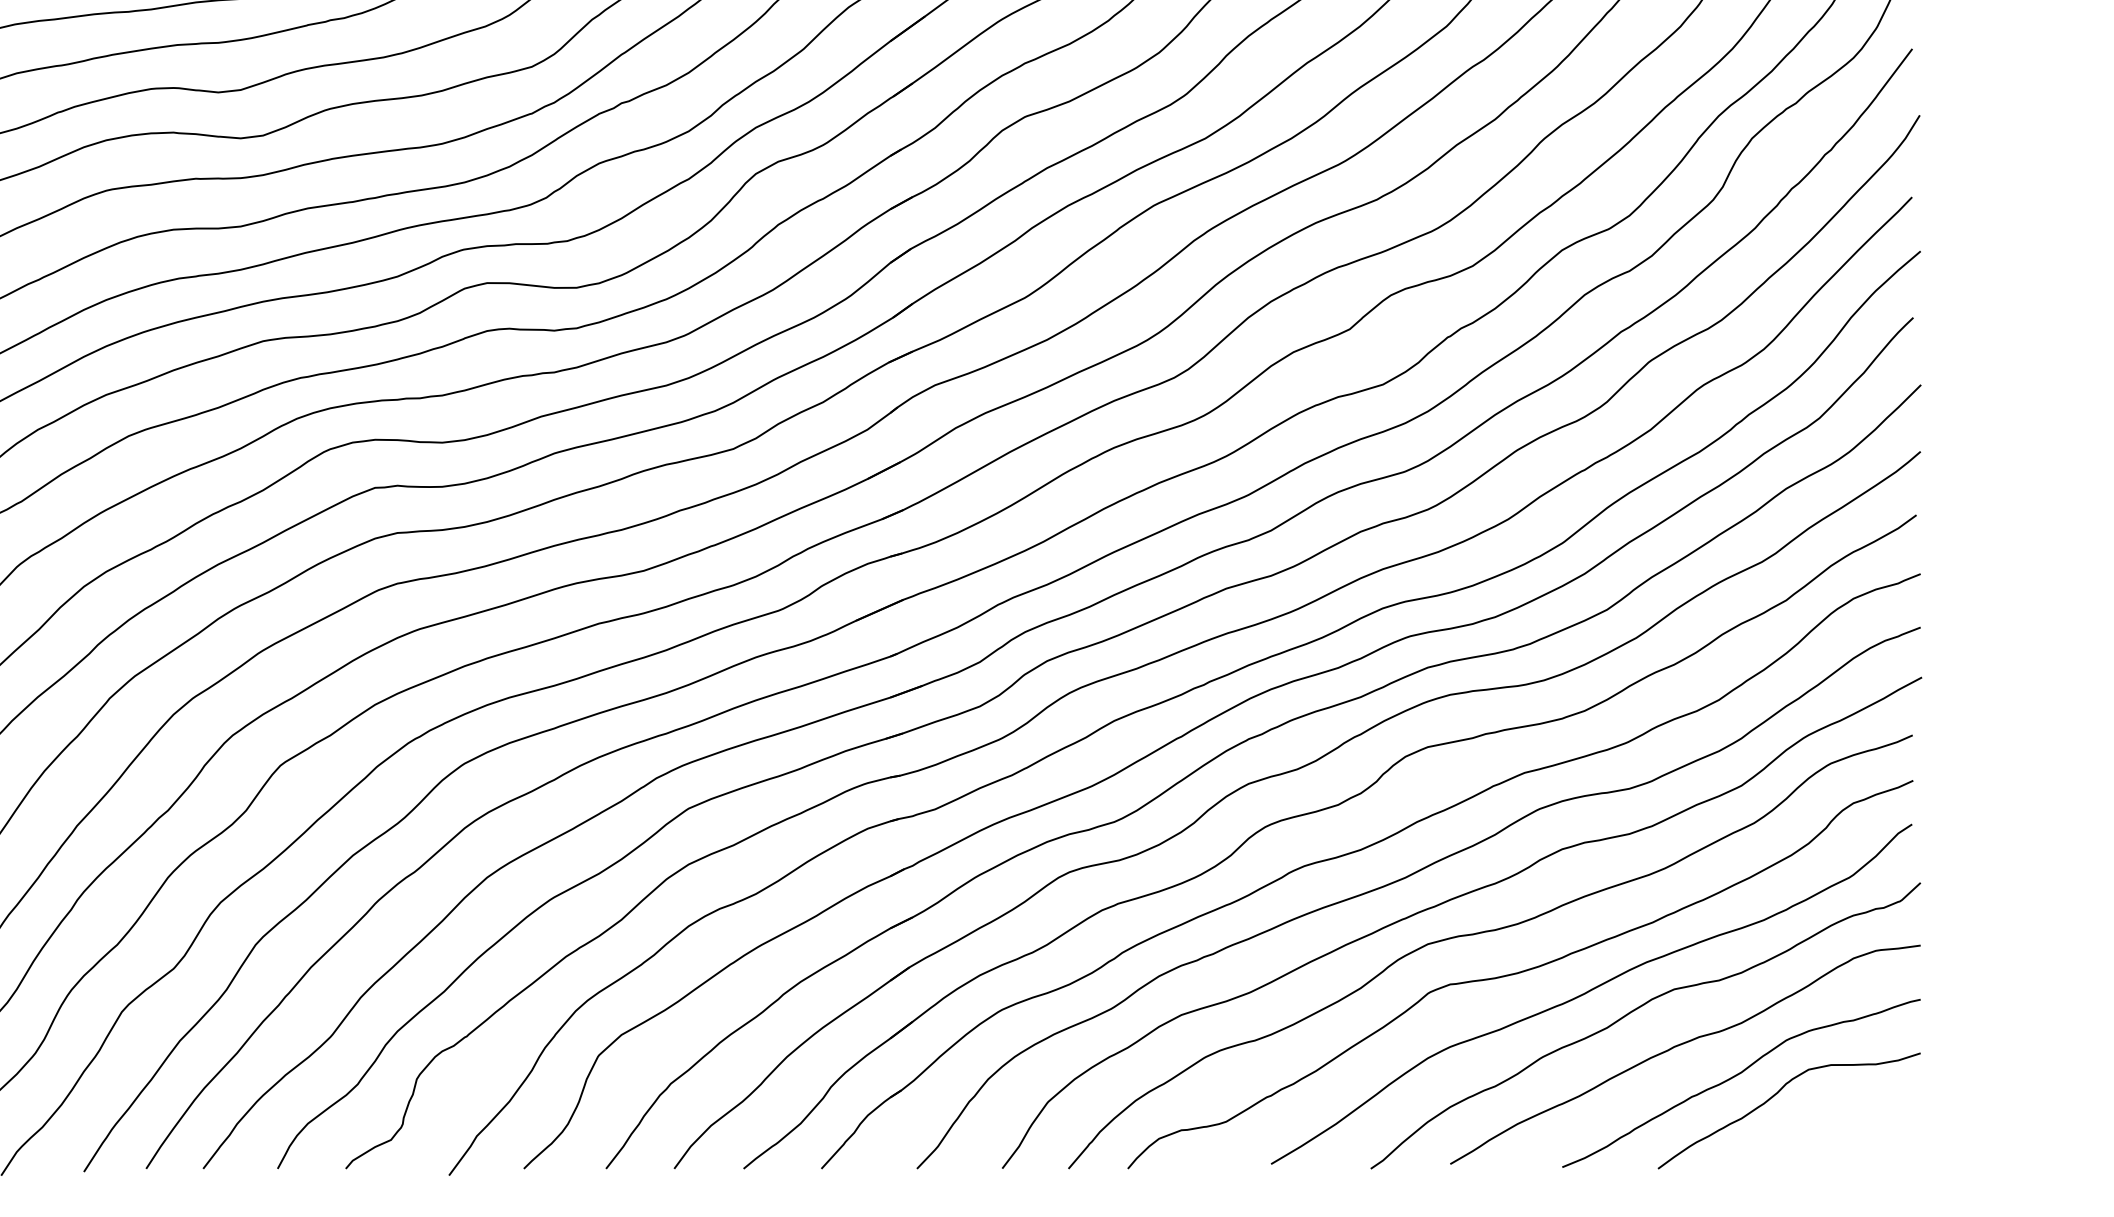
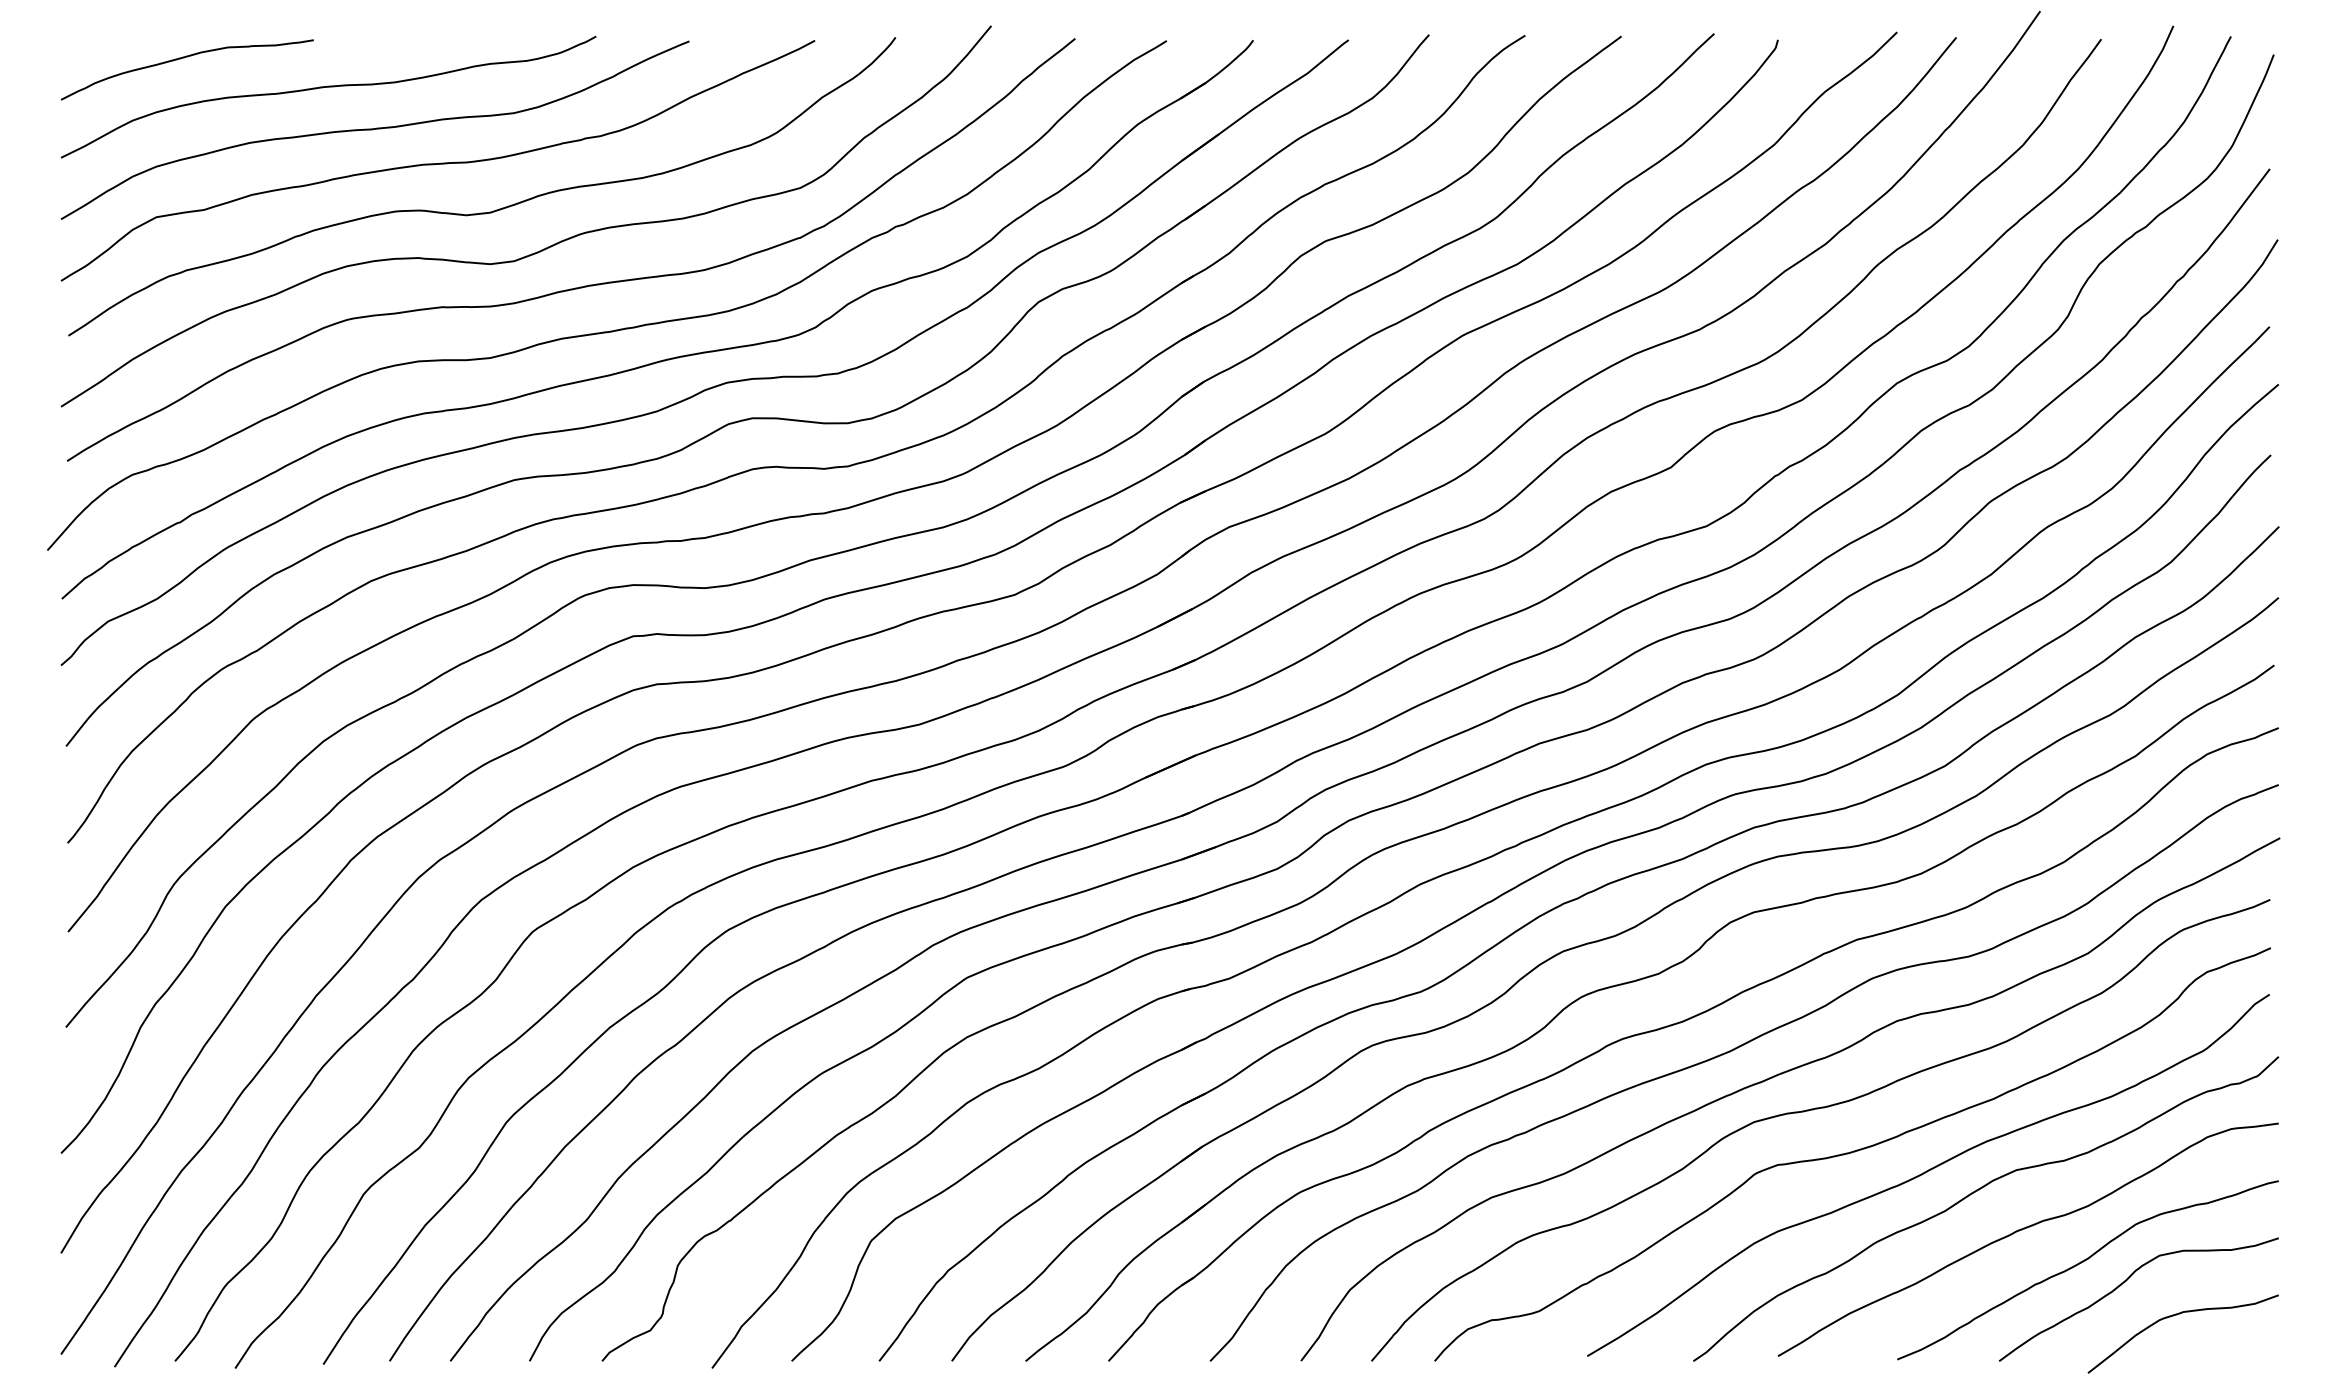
curve: (1825, 1125) -> (2177, 1315), added

